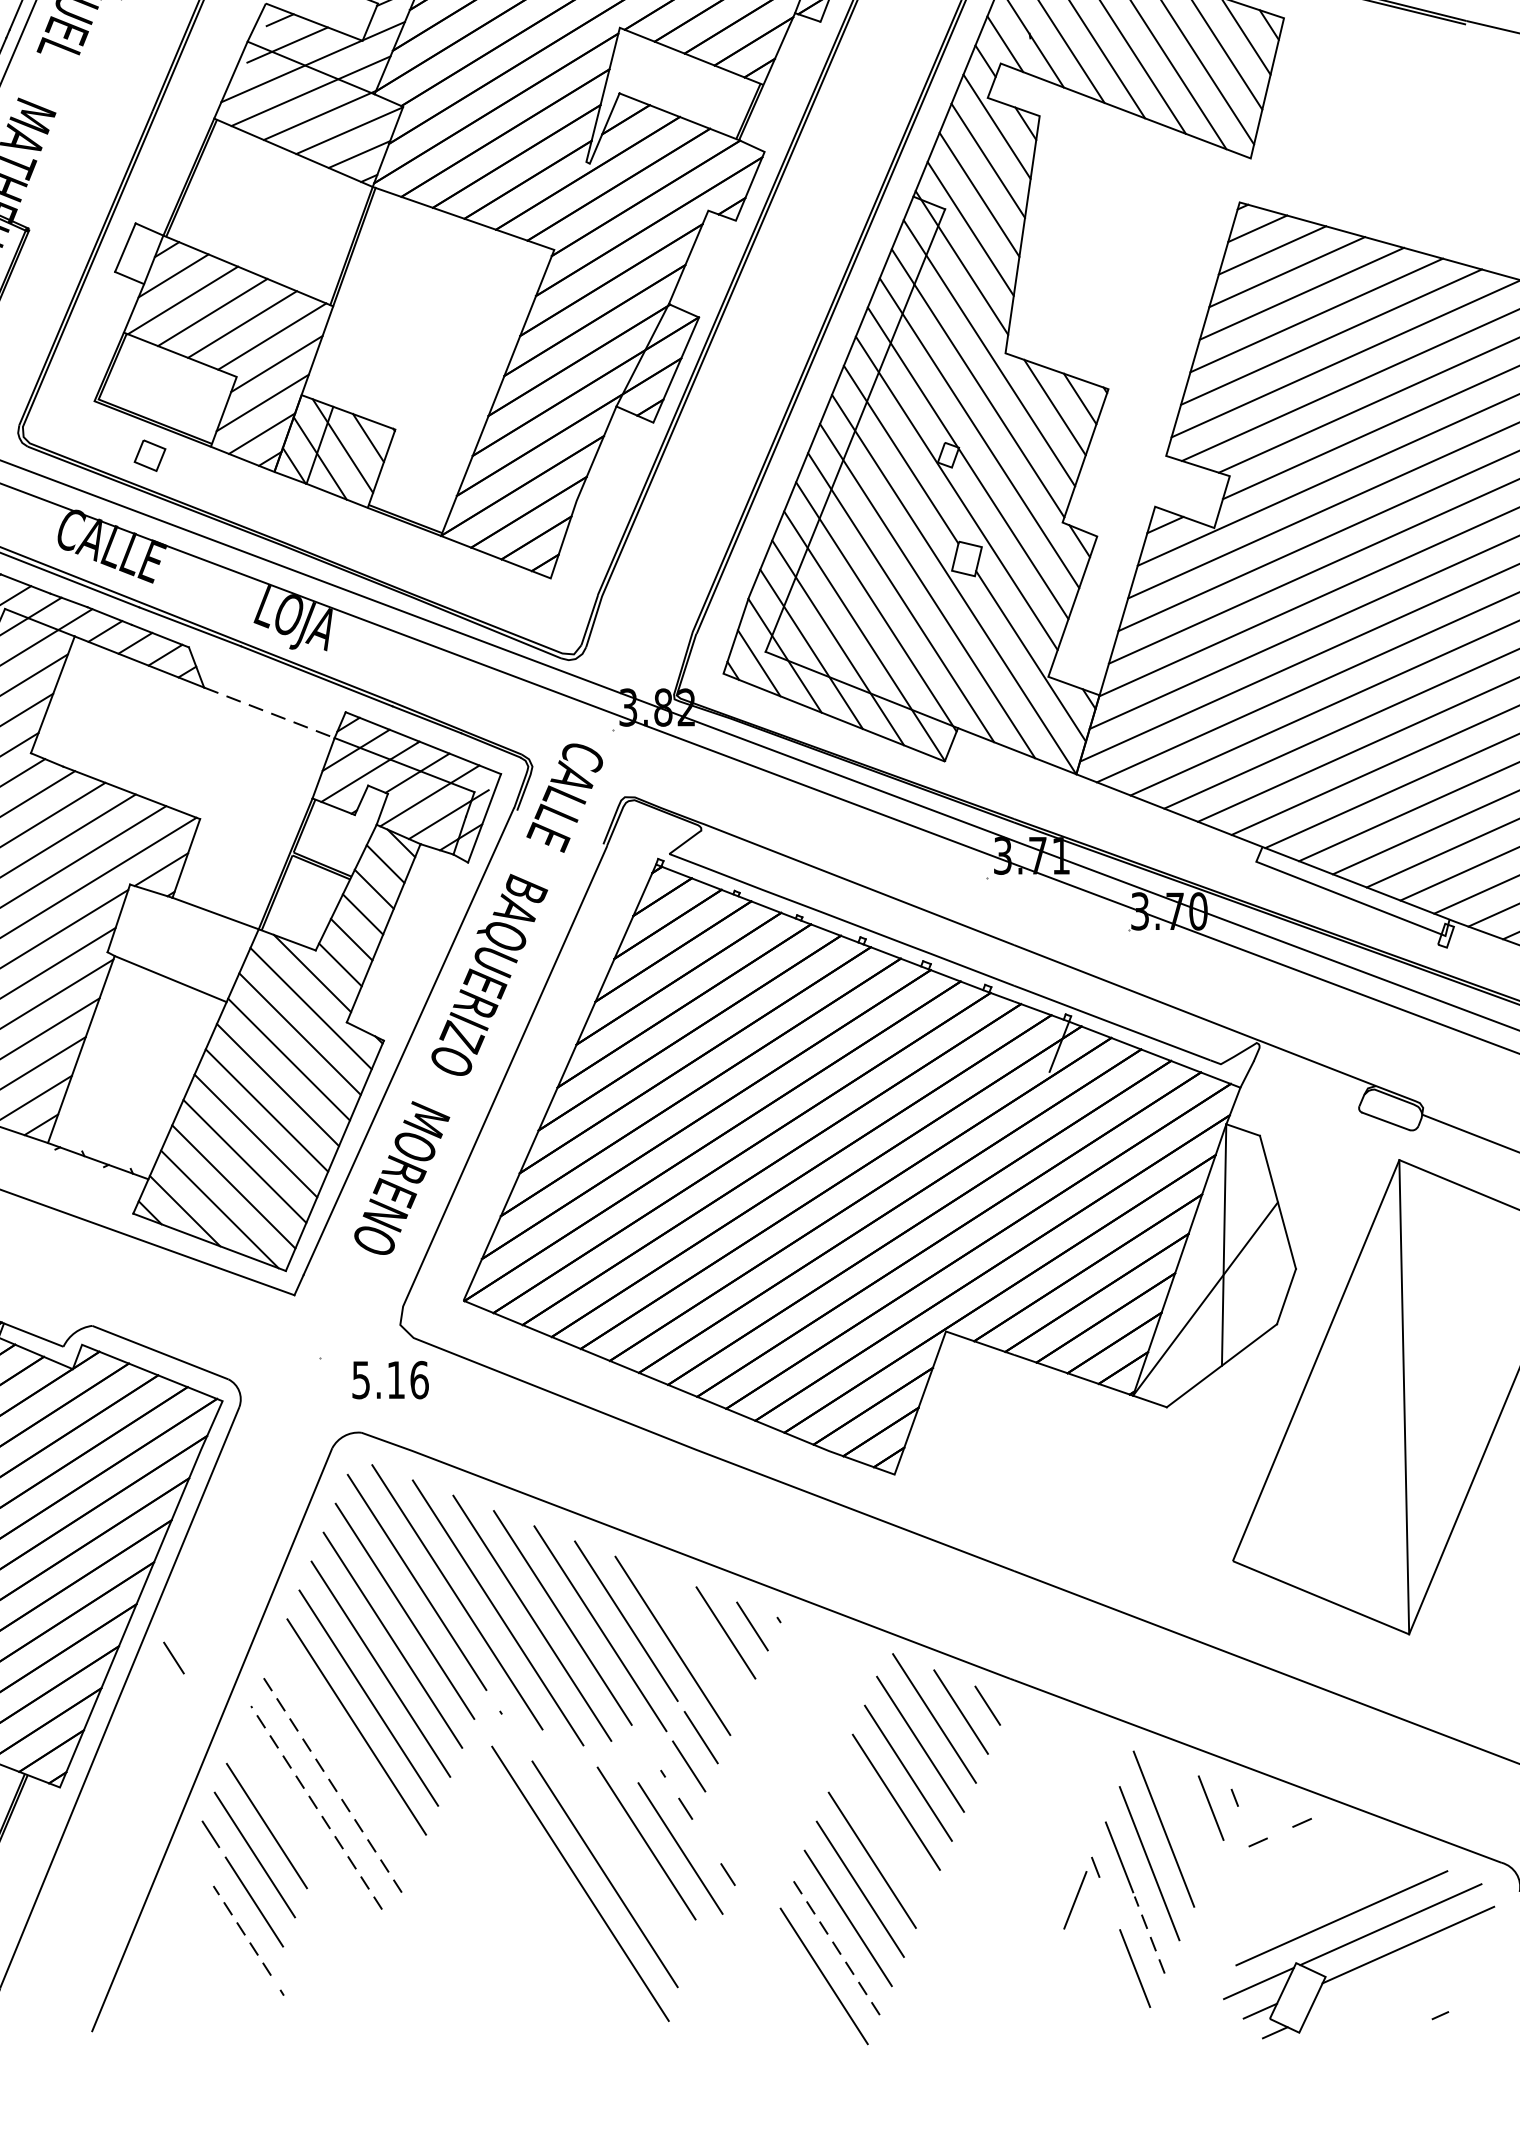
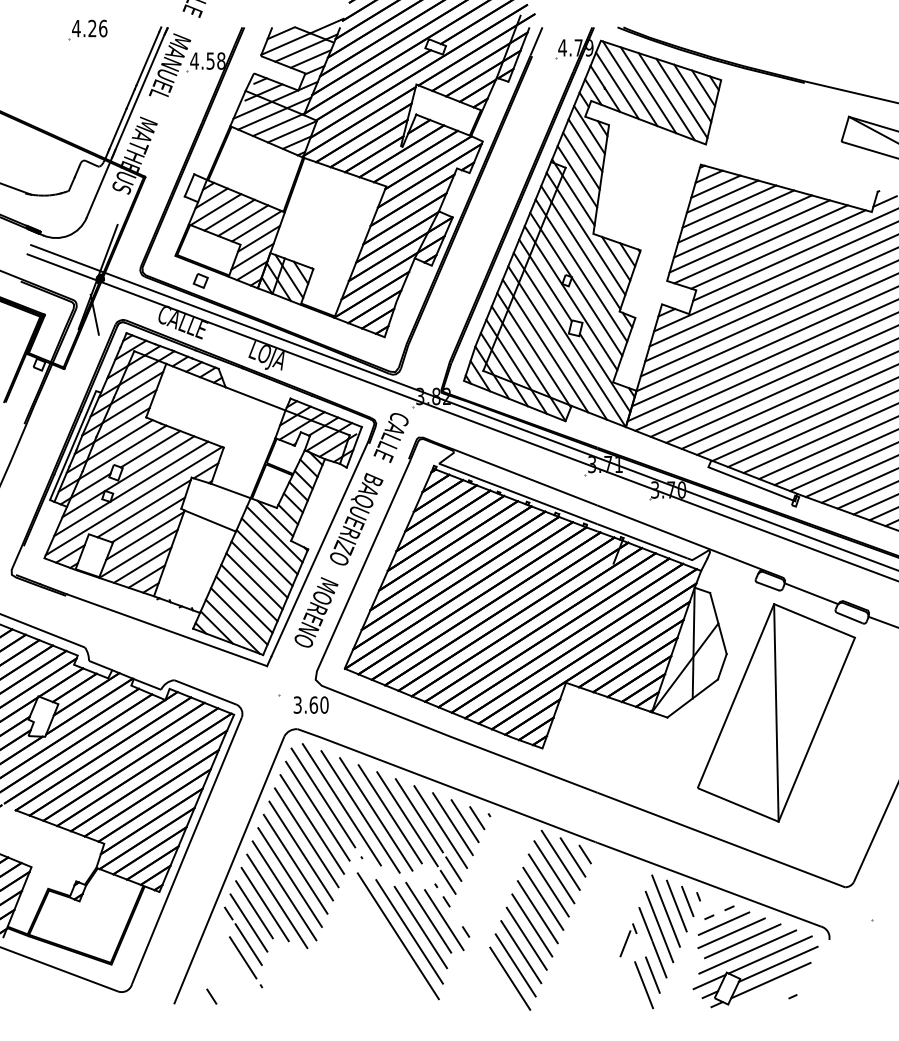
line: (271, 714) -> (256, 399), dashed -> solid
text: (391, 1378) -> (311, 704), 5.16 -> 3.60
line: (698, 1640) -> (452, 824), added
line: (173, 1657) -> (211, 996), moved
line: (343, 1755) -> (289, 877), added
line: (332, 1784) -> (284, 890), dashed -> solid
line: (317, 1808) -> (277, 901), dashed -> solid
line: (288, 1814) -> (264, 904), added
line: (1186, 1816) -> (676, 905), added
line: (883, 1832) -> (537, 912), added
line: (1289, 1856) -> (723, 923), added
line: (628, 1864) -> (420, 927), added
line: (1306, 1877) -> (731, 933), added
line: (1330, 1895) -> (742, 941), added
line: (240, 1930) -> (242, 957), dashed -> solid
line: (1149, 1934) -> (659, 959), dashed -> solid
line: (835, 1947) -> (515, 965), dashed -> solid
line: (1391, 1980) -> (770, 980), added
line: (1116, 1991) -> (644, 985), added

